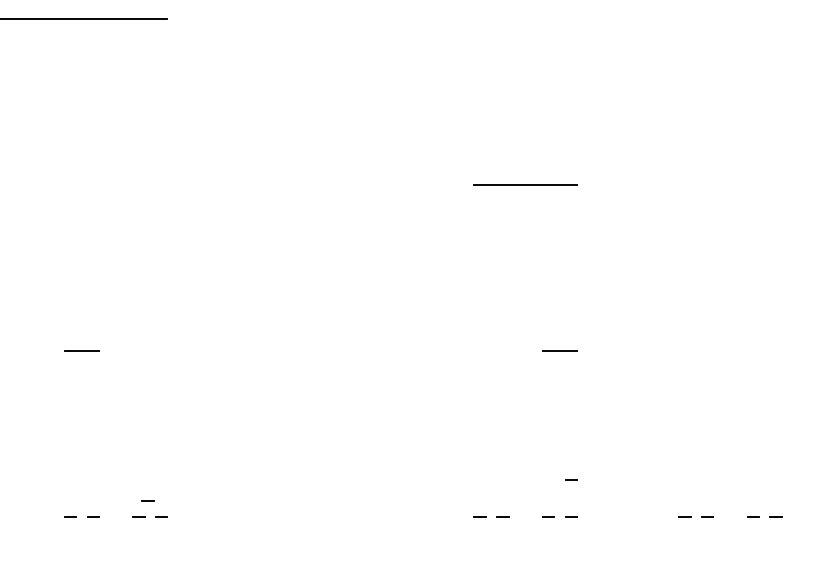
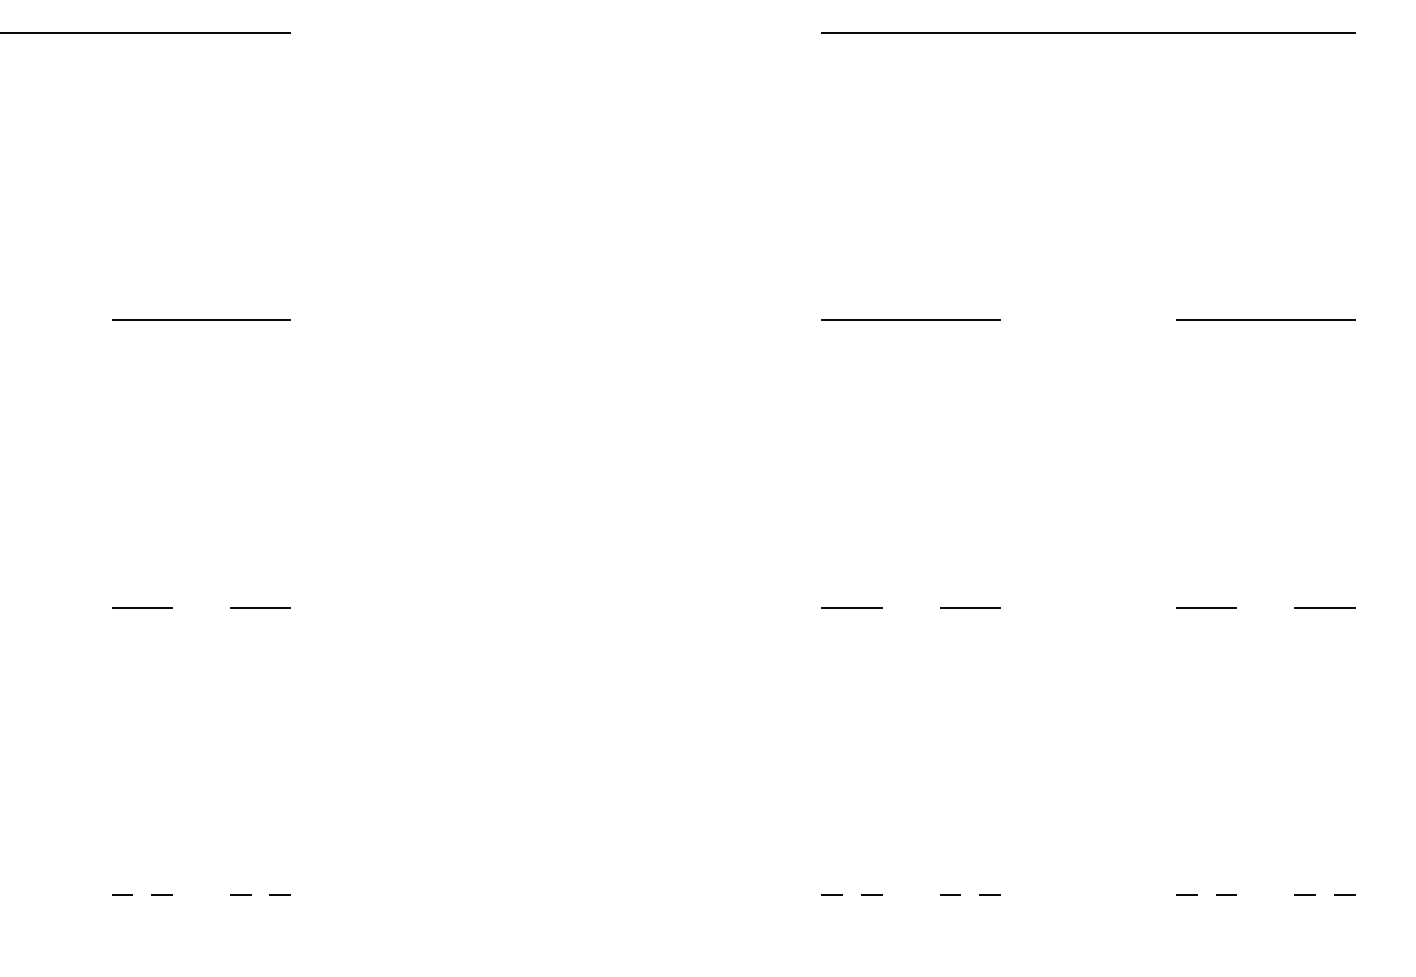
line: (627, 19) -> (1087, 33), added
line: (115, 184) -> (200, 319), added
line: (730, 184) -> (1265, 319), added
line: (150, 350) -> (260, 607), added
line: (491, 350) -> (851, 607), added
line: (696, 350) -> (1207, 607), added
line: (764, 350) -> (1324, 607), added
line: (571, 479) -> (990, 830), removed
line: (147, 500) -> (255, 867), removed

